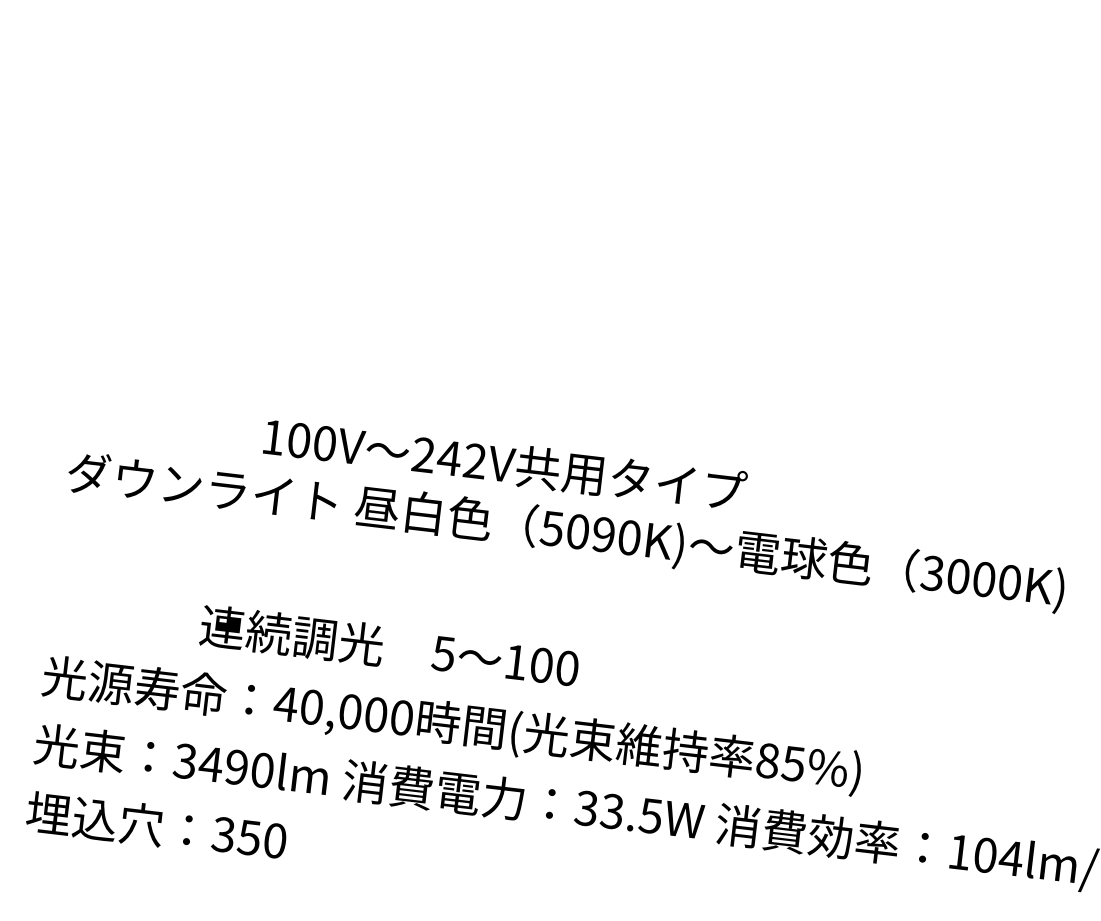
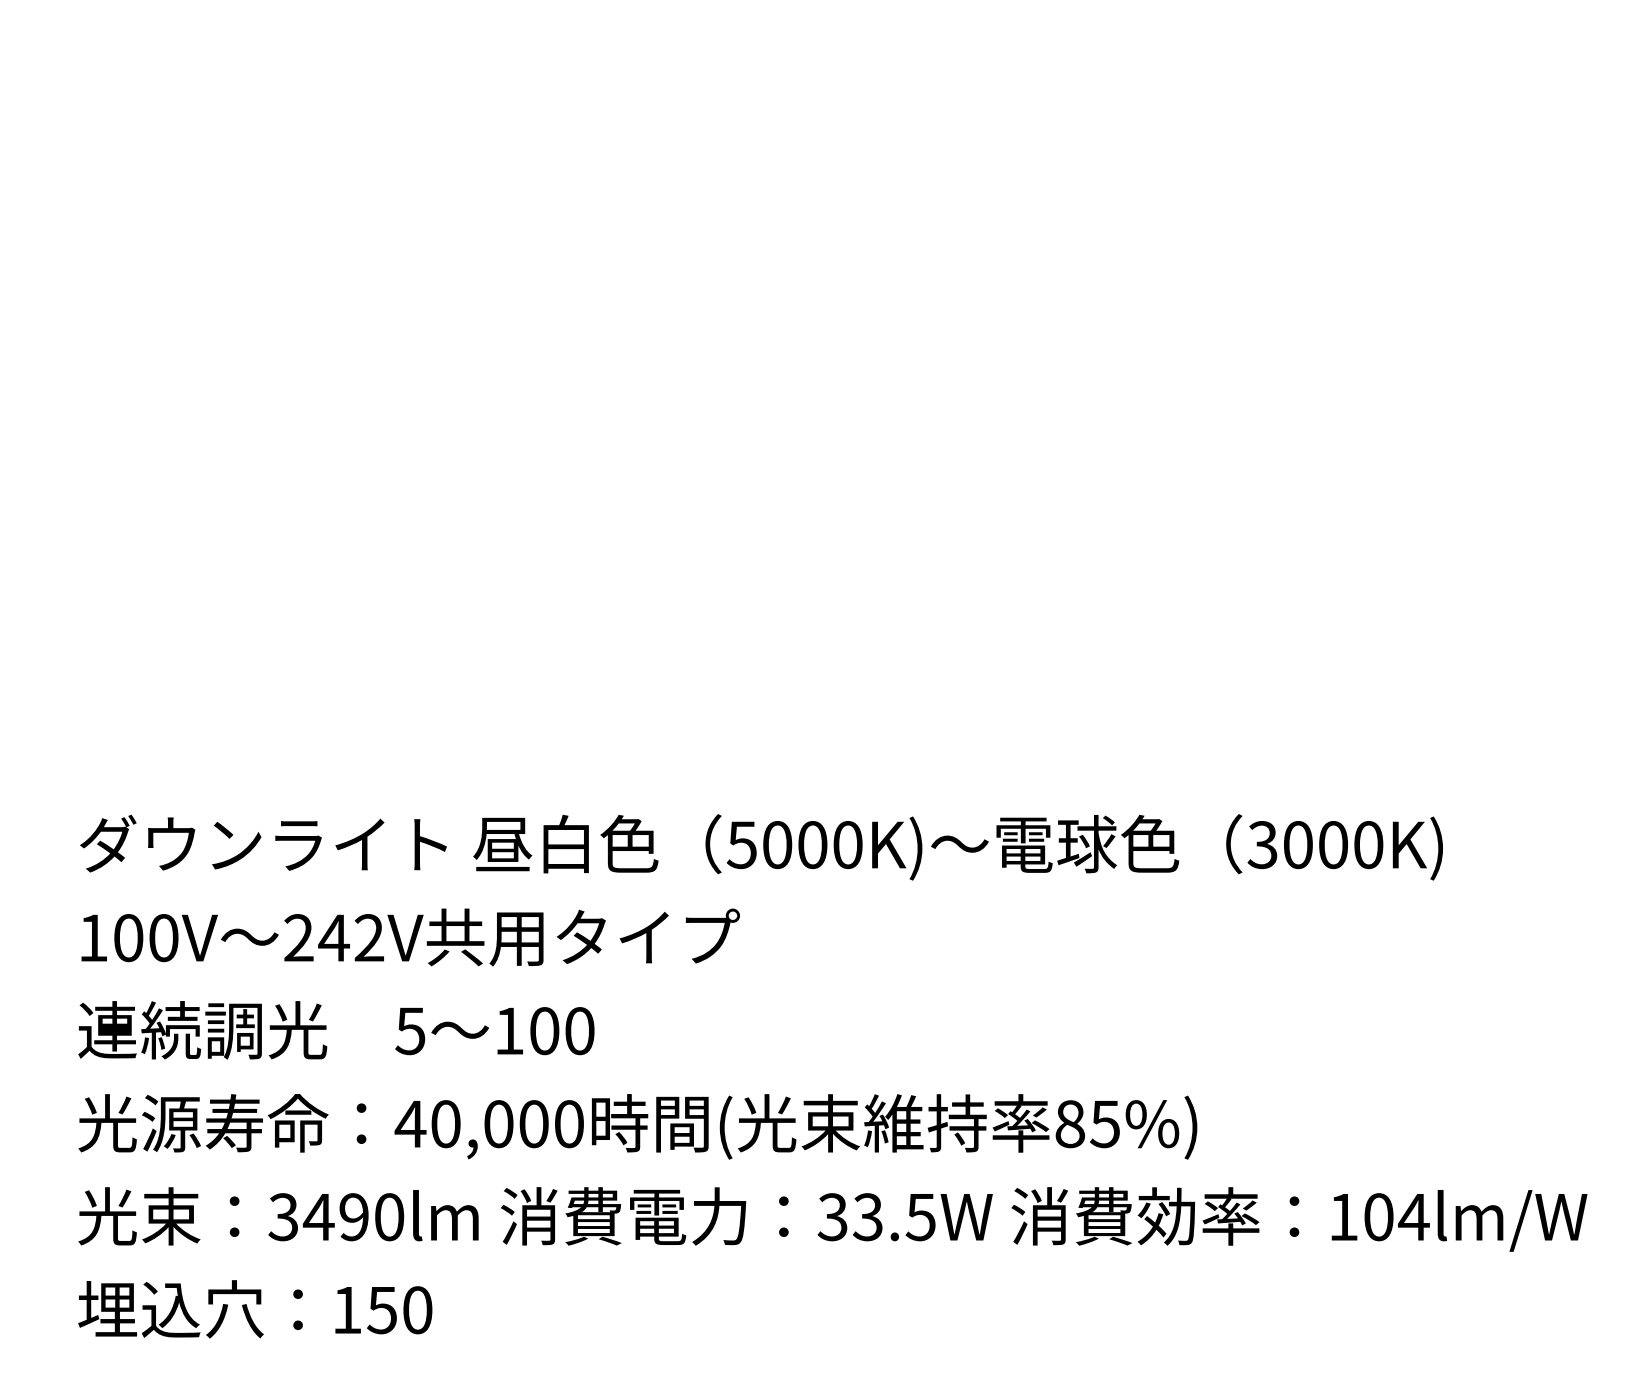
text: (505, 464) -> (410, 937), moved
text: (603, 535) -> (812, 845), 5090K) -> 5000K)
text: (389, 647) -> (336, 1030), moved
text: (223, 834) -> (346, 1310), 350 -> 150

